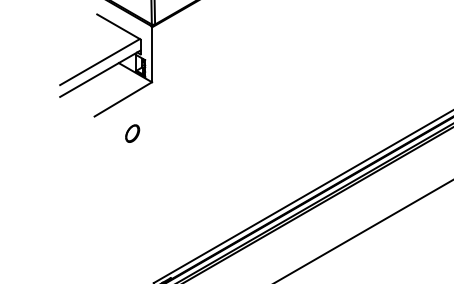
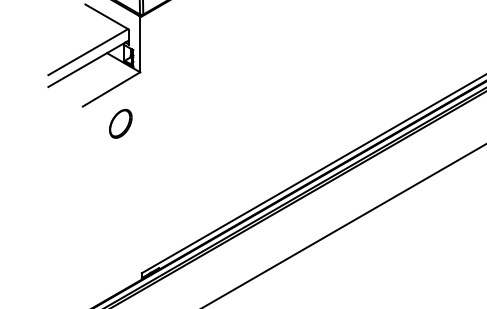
part: (132, 133) -> (120, 123), size x1.67

